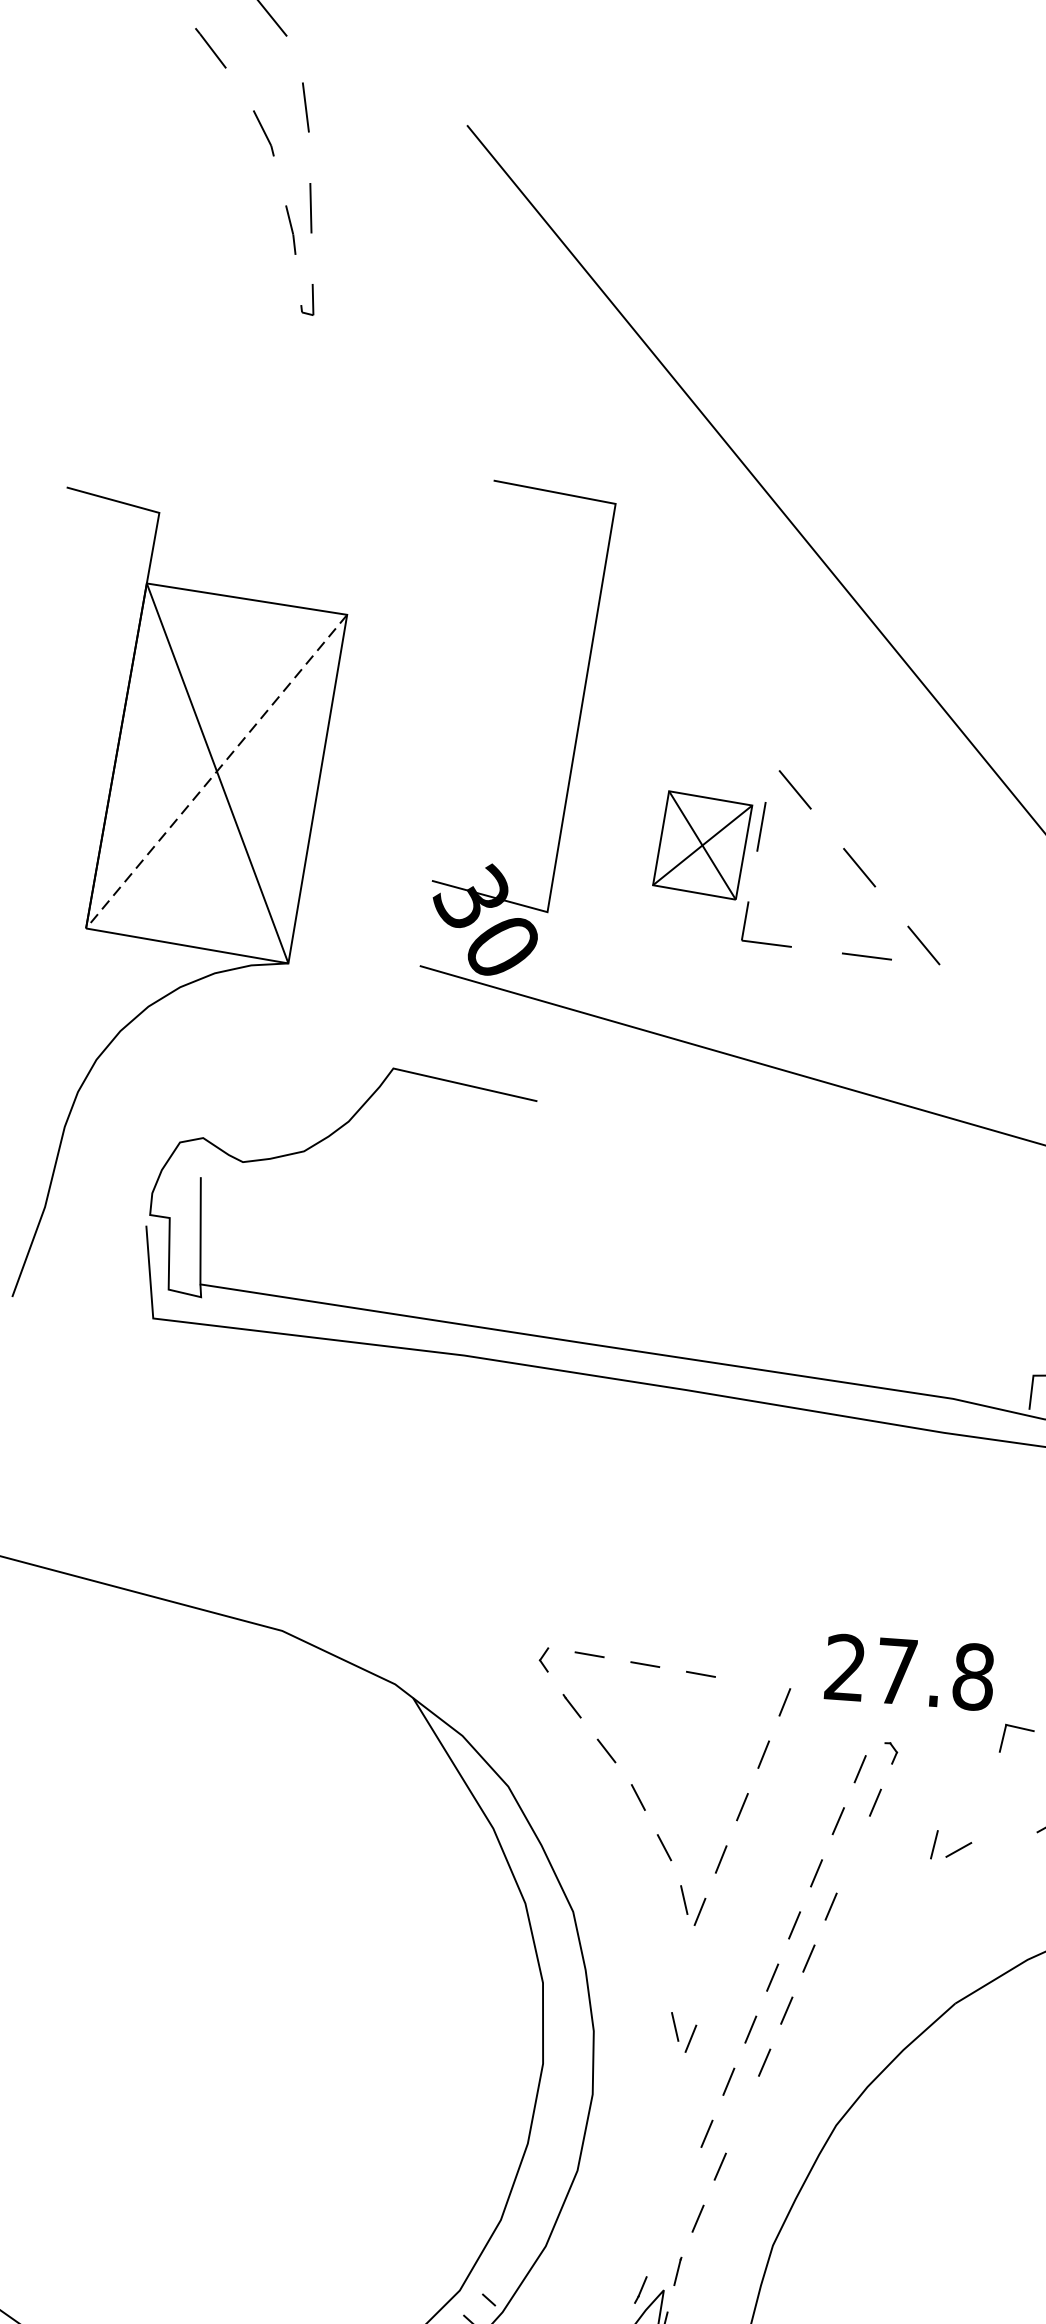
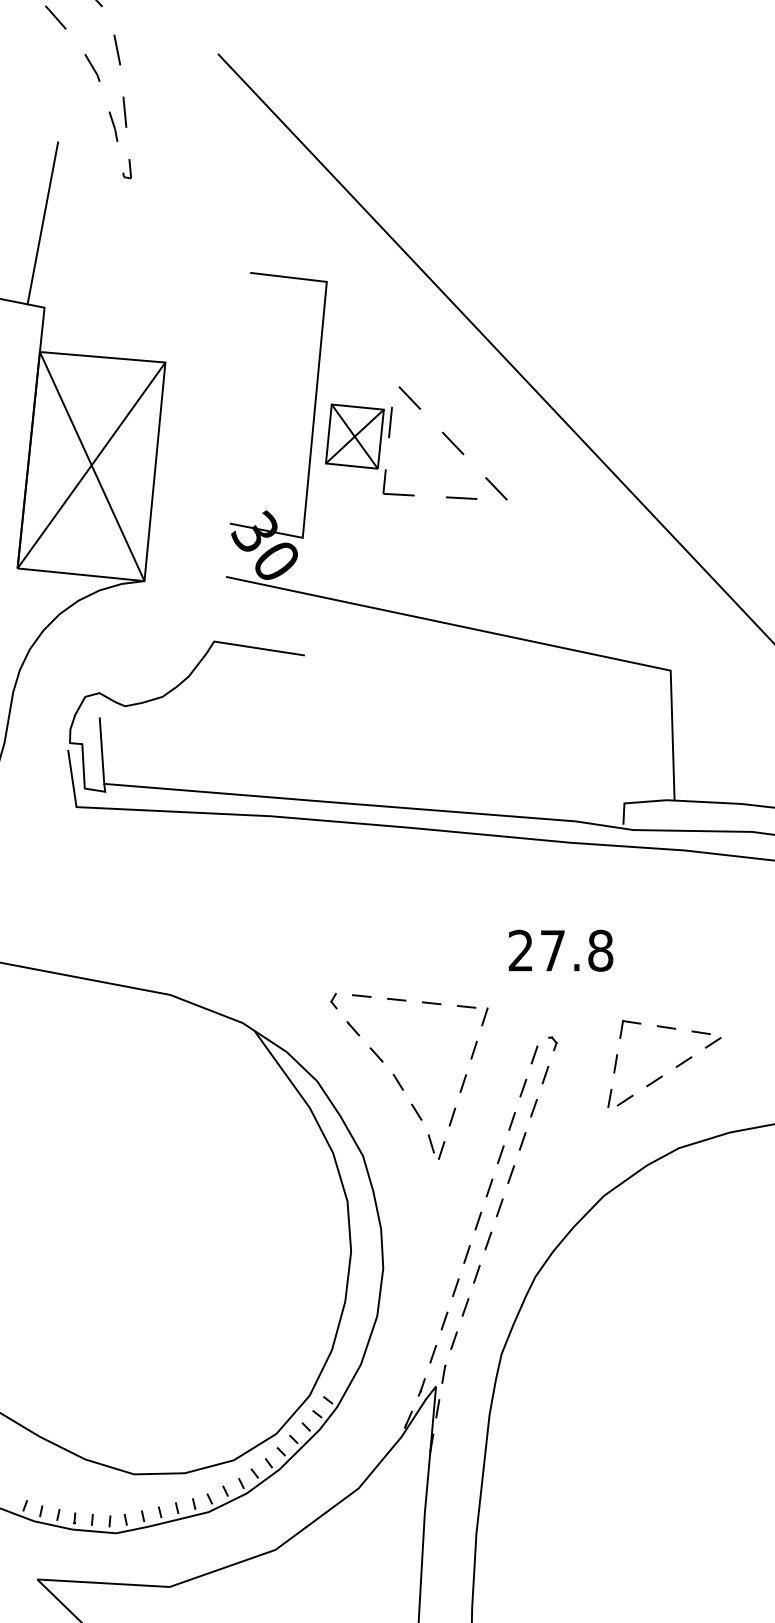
line: (165, 377) -> (42, 223), added
line: (216, 771) -> (91, 465), dashed -> solid
part: (759, 847) -> (390, 435), moved
text: (909, 1671) -> (560, 950), moved
line: (756, 1683) -> (466, 1006), added
line: (989, 1792) -> (615, 1063), added
part: (951, 1846) -> (620, 1098), moved
line: (852, 1855) -> (533, 1108), added
part: (683, 2031) -> (436, 1225), removed
line: (741, 2115) -> (476, 1274), added
line: (685, 2185) -> (444, 1320), added
line: (663, 2238) -> (433, 1354), added

